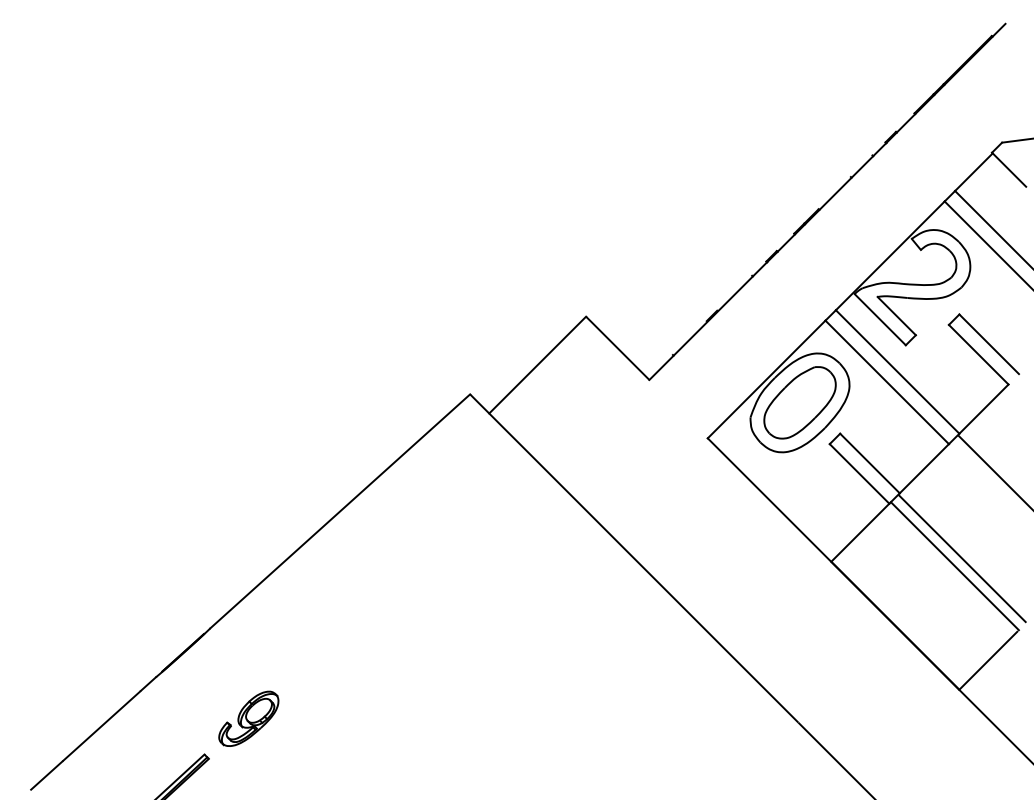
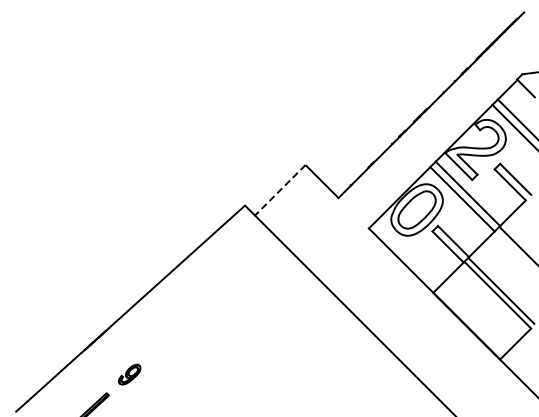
line: (538, 365) -> (280, 190), solid -> dashed
part: (248, 718) -> (129, 374), size x0.7

